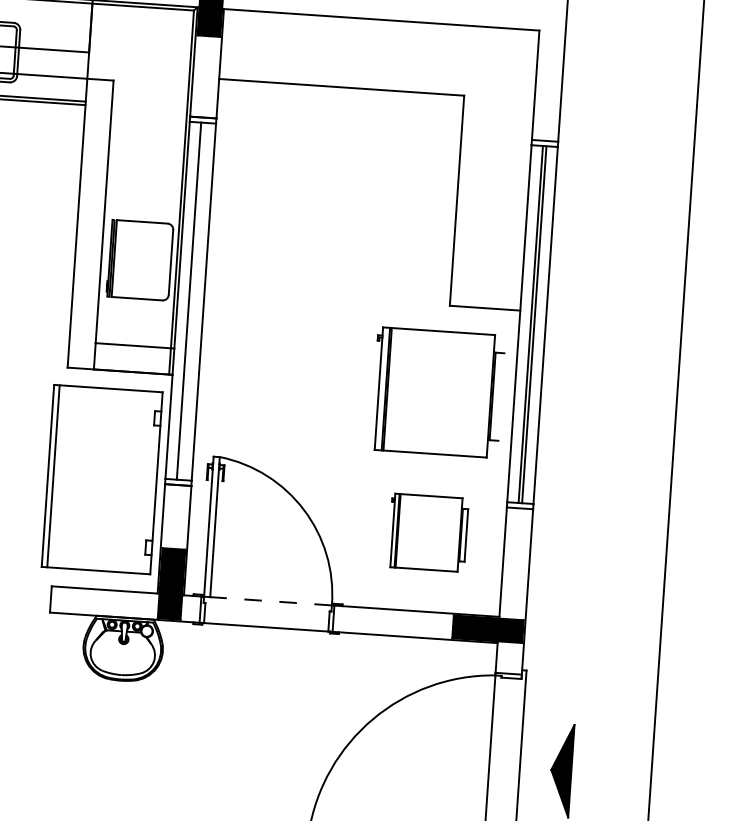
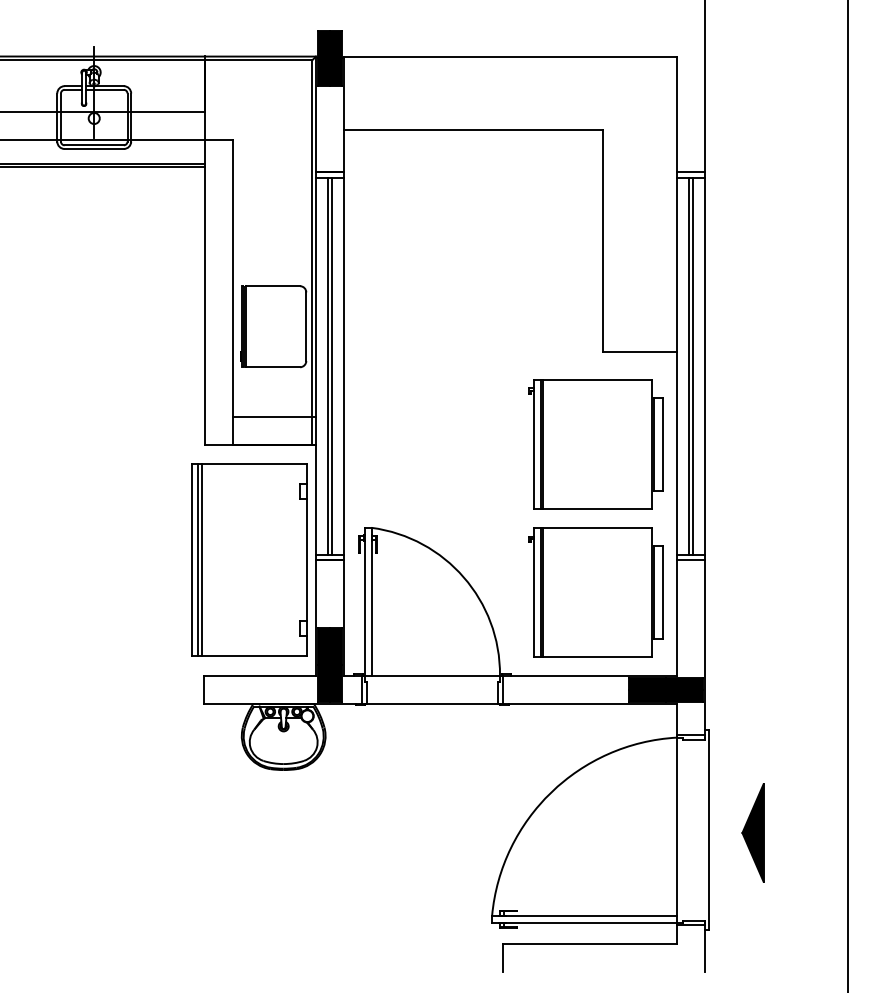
line: (192, 300) -> (331, 365), added
line: (501, 397) -> (663, 444), added
line: (56, 476) -> (201, 559), added
part: (427, 532) -> (595, 592), size x1.67
line: (270, 600) -> (435, 675), dashed -> solid

